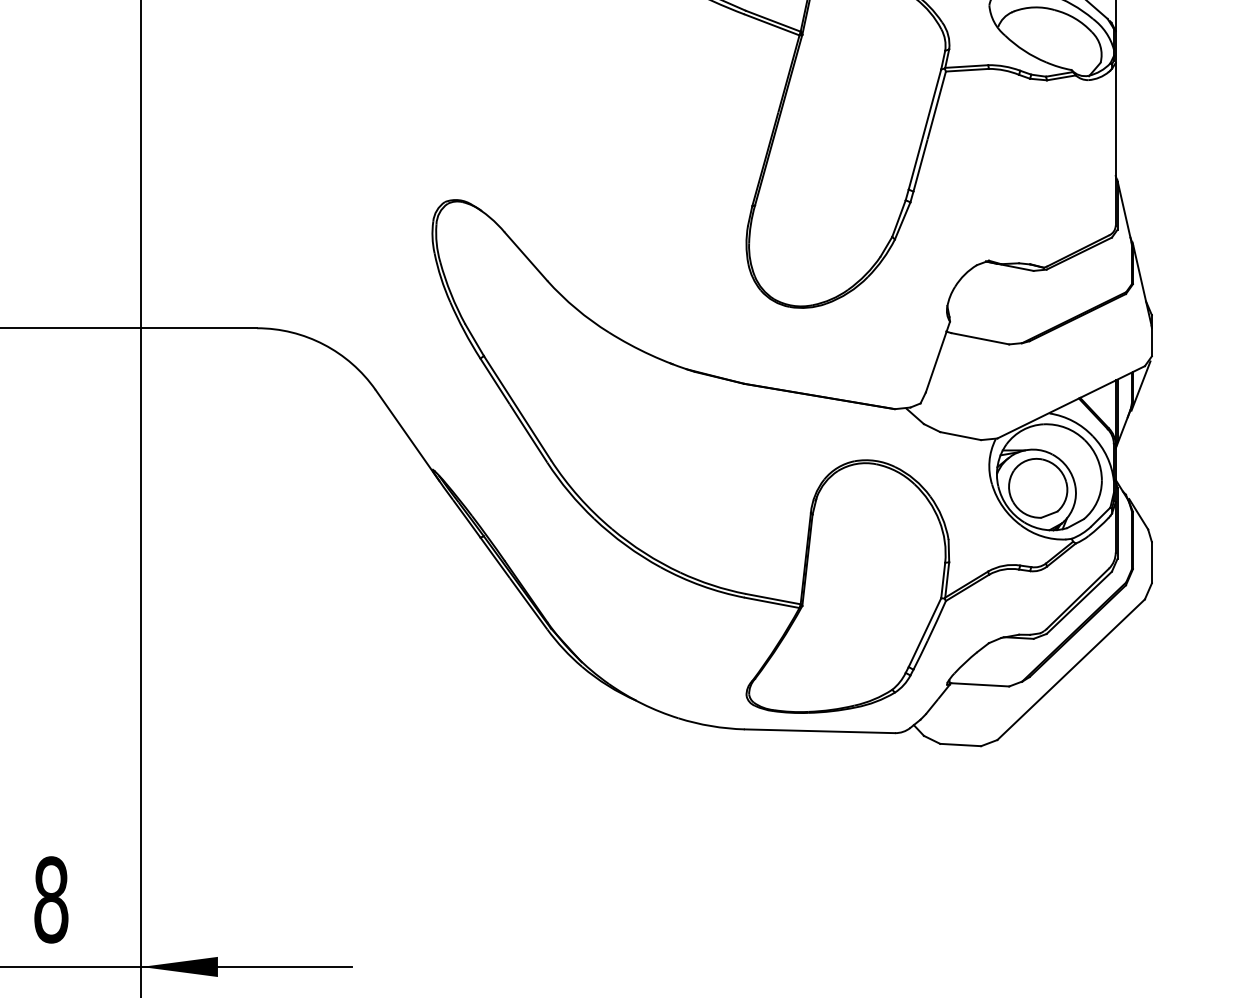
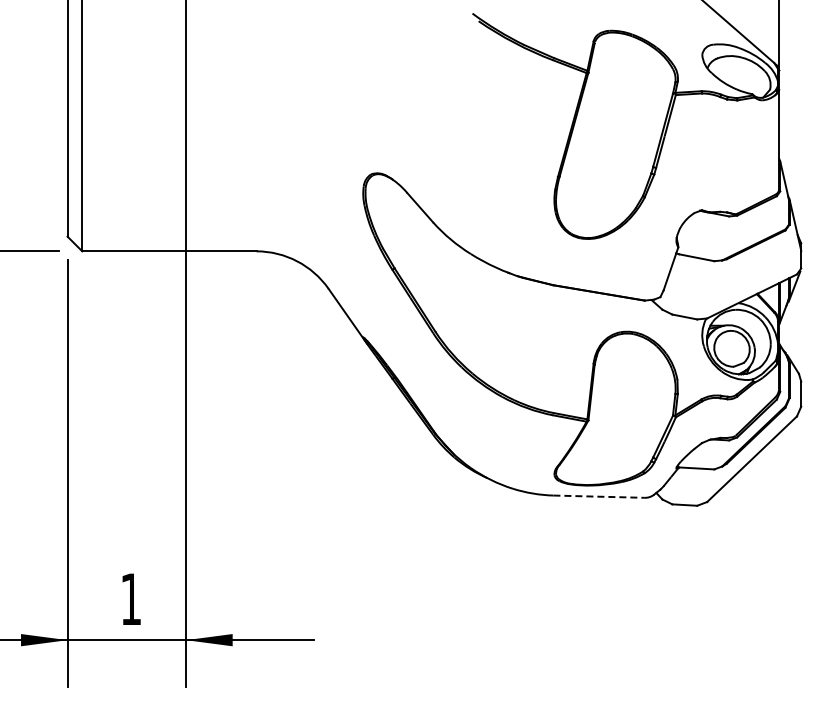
line: (820, 730) -> (599, 496), solid -> dashed
text: (51, 898) -> (131, 598), 8 -> 1

